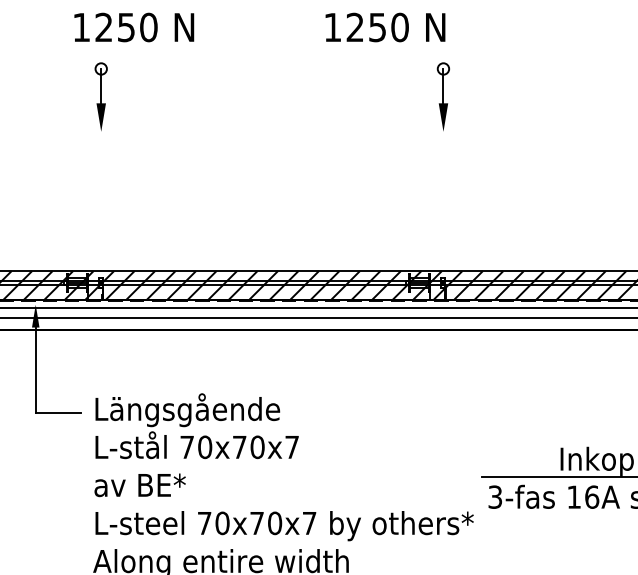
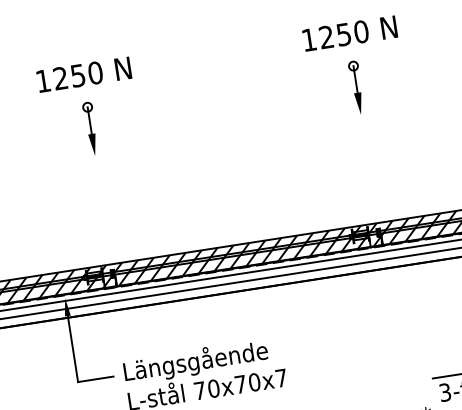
text: (134, 27) -> (84, 74), moved
text: (385, 27) -> (350, 33), moved

